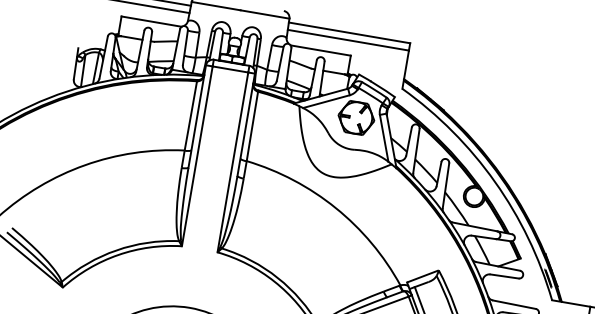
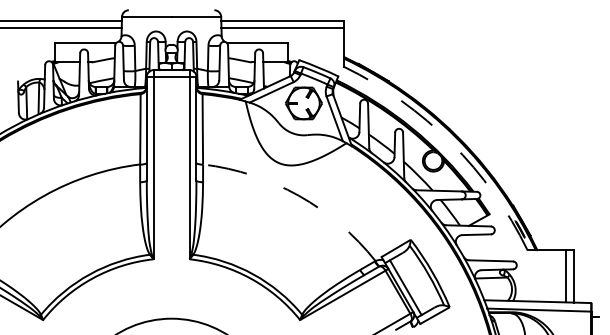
arc: (495, 182) -> (451, 143), solid -> dashed
arc: (335, 207) -> (298, 195), solid -> dashed

